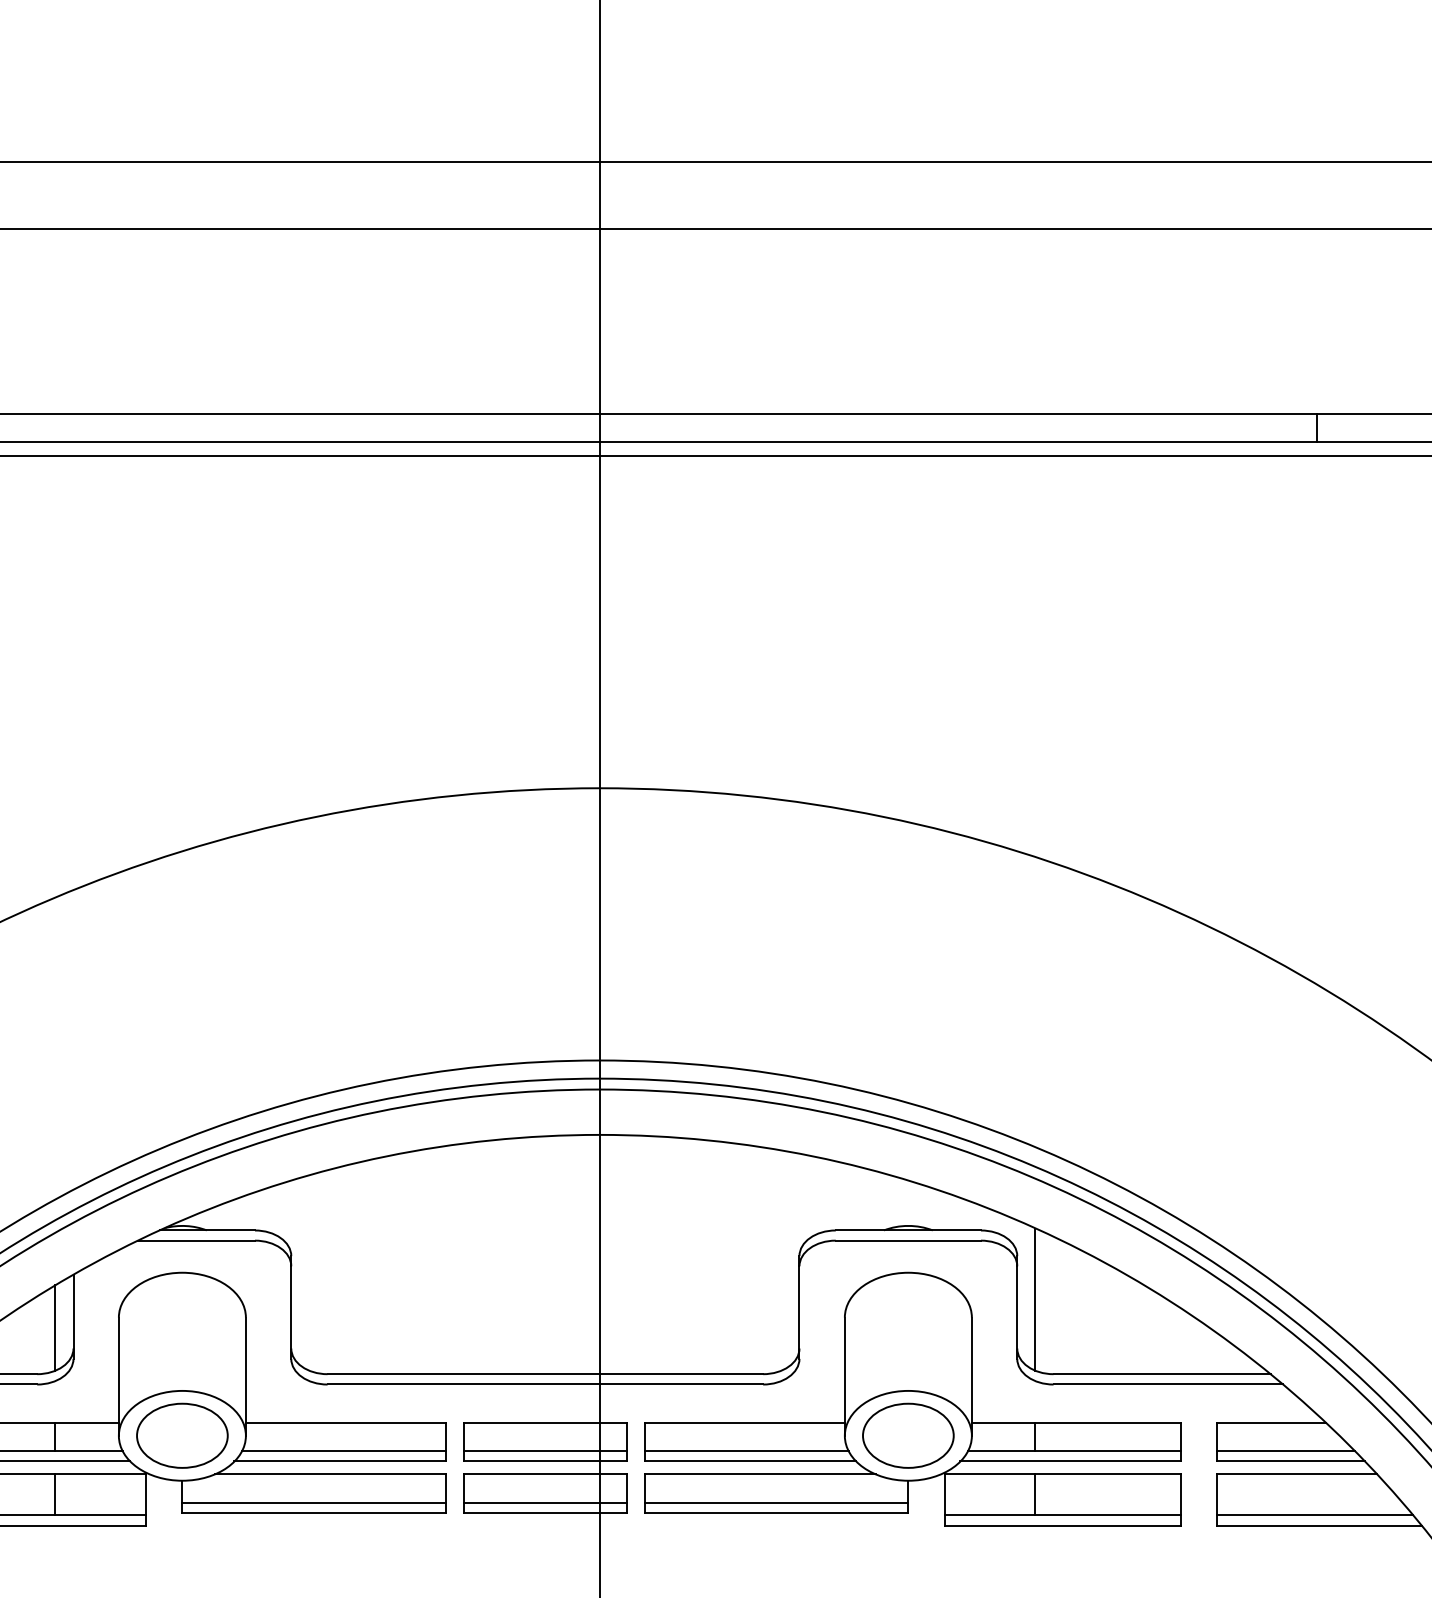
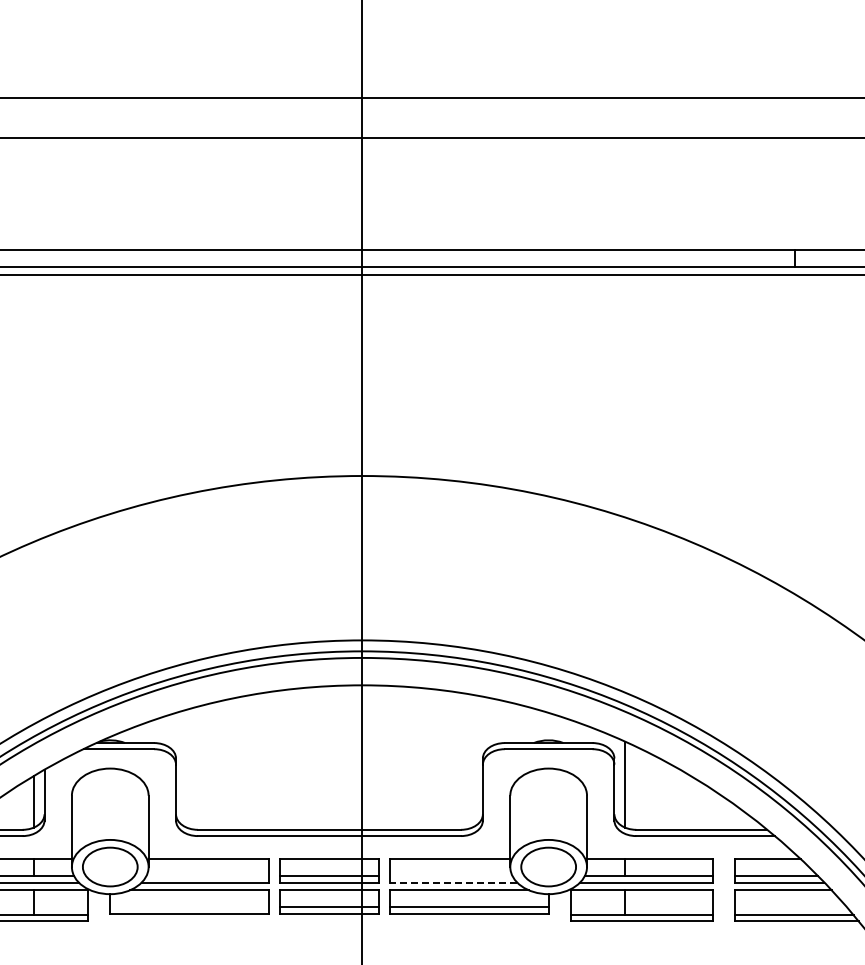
line: (343, 1451) -> (207, 876), removed
line: (745, 1451) -> (450, 876), removed
line: (750, 1461) -> (453, 882), solid -> dashed
line: (313, 1502) -> (189, 907), removed

